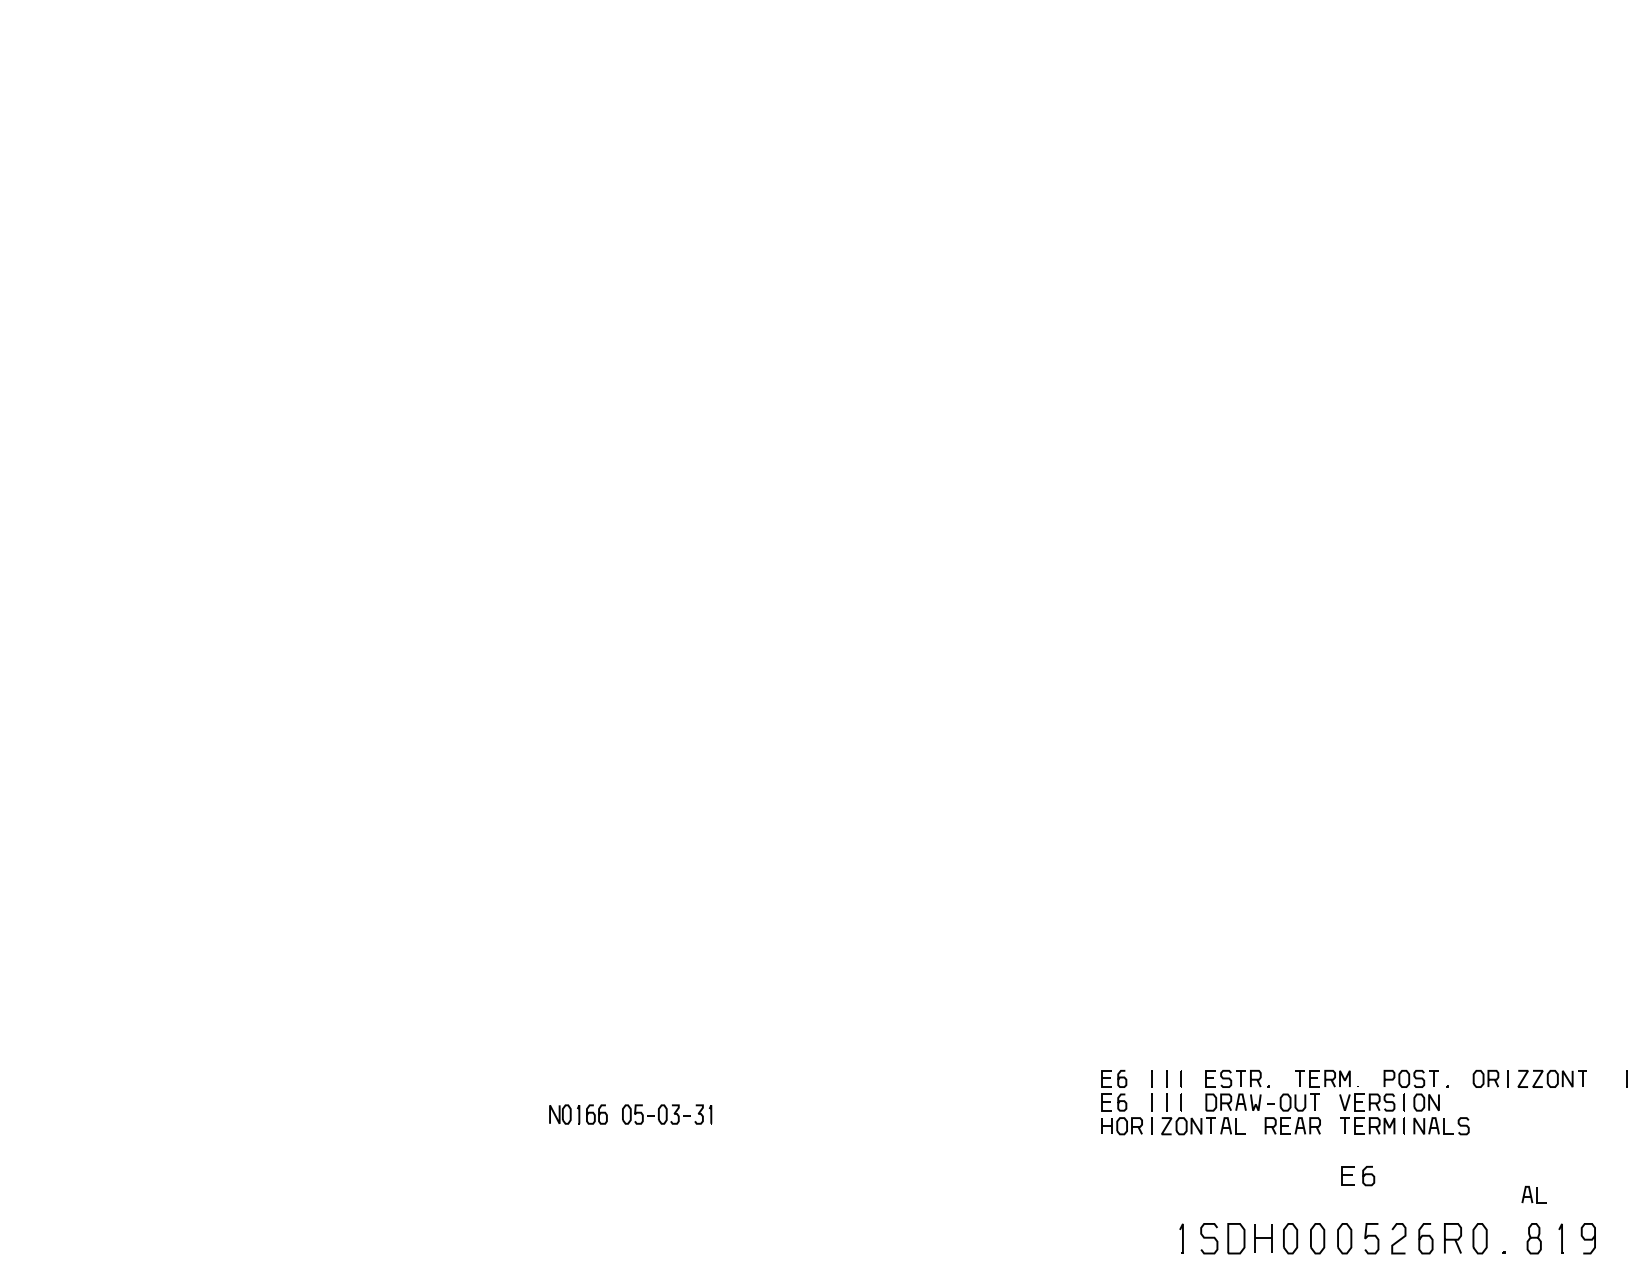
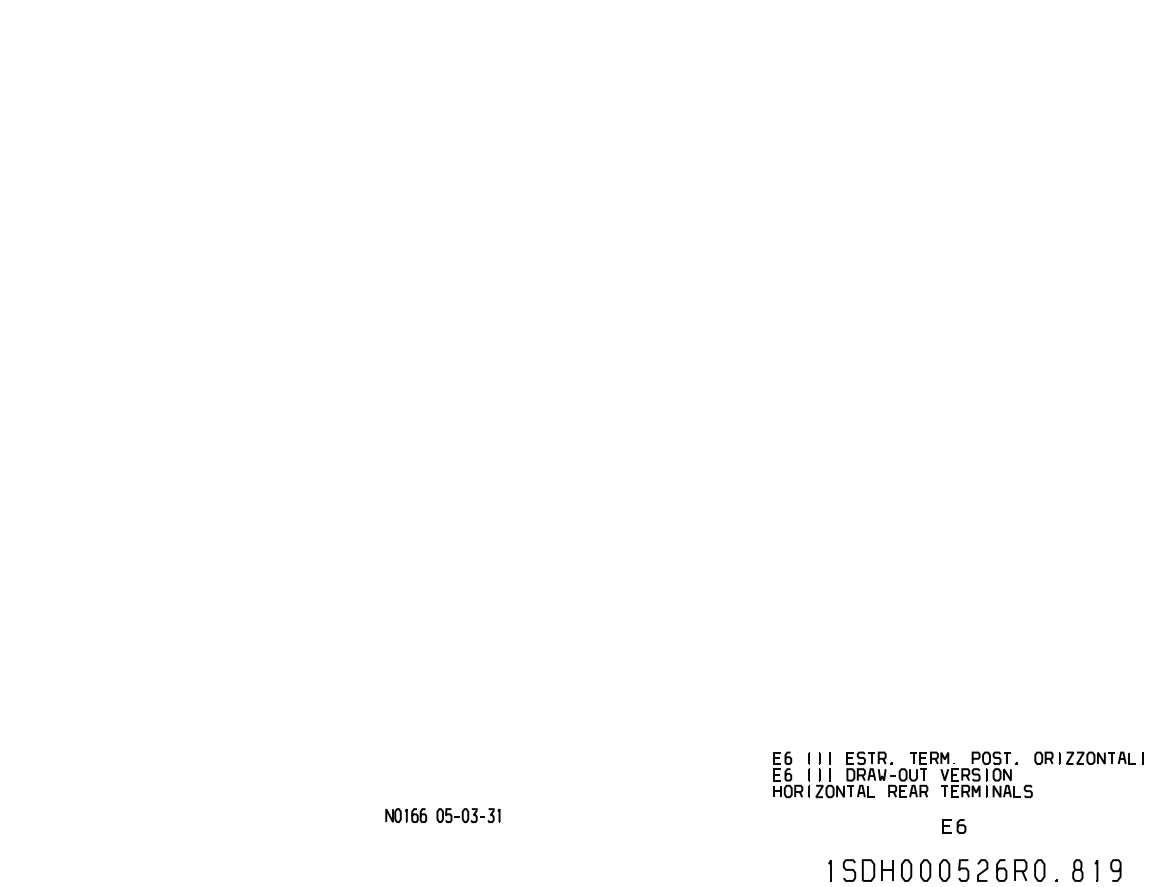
part: (578, 1114) -> (406, 815), moved
part: (667, 1114) -> (468, 815), moved
part: (1533, 1194) -> (1126, 757), moved

